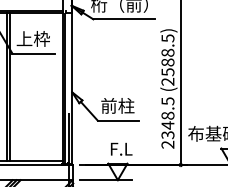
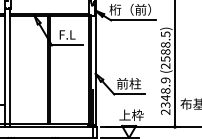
text: (33, 38) -> (67, 34), 上枠 -> F.L
text: (167, 101) -> (165, 80), 2348.5 -> 2348.9
text: (121, 147) -> (131, 114), F.L -> 上枠

